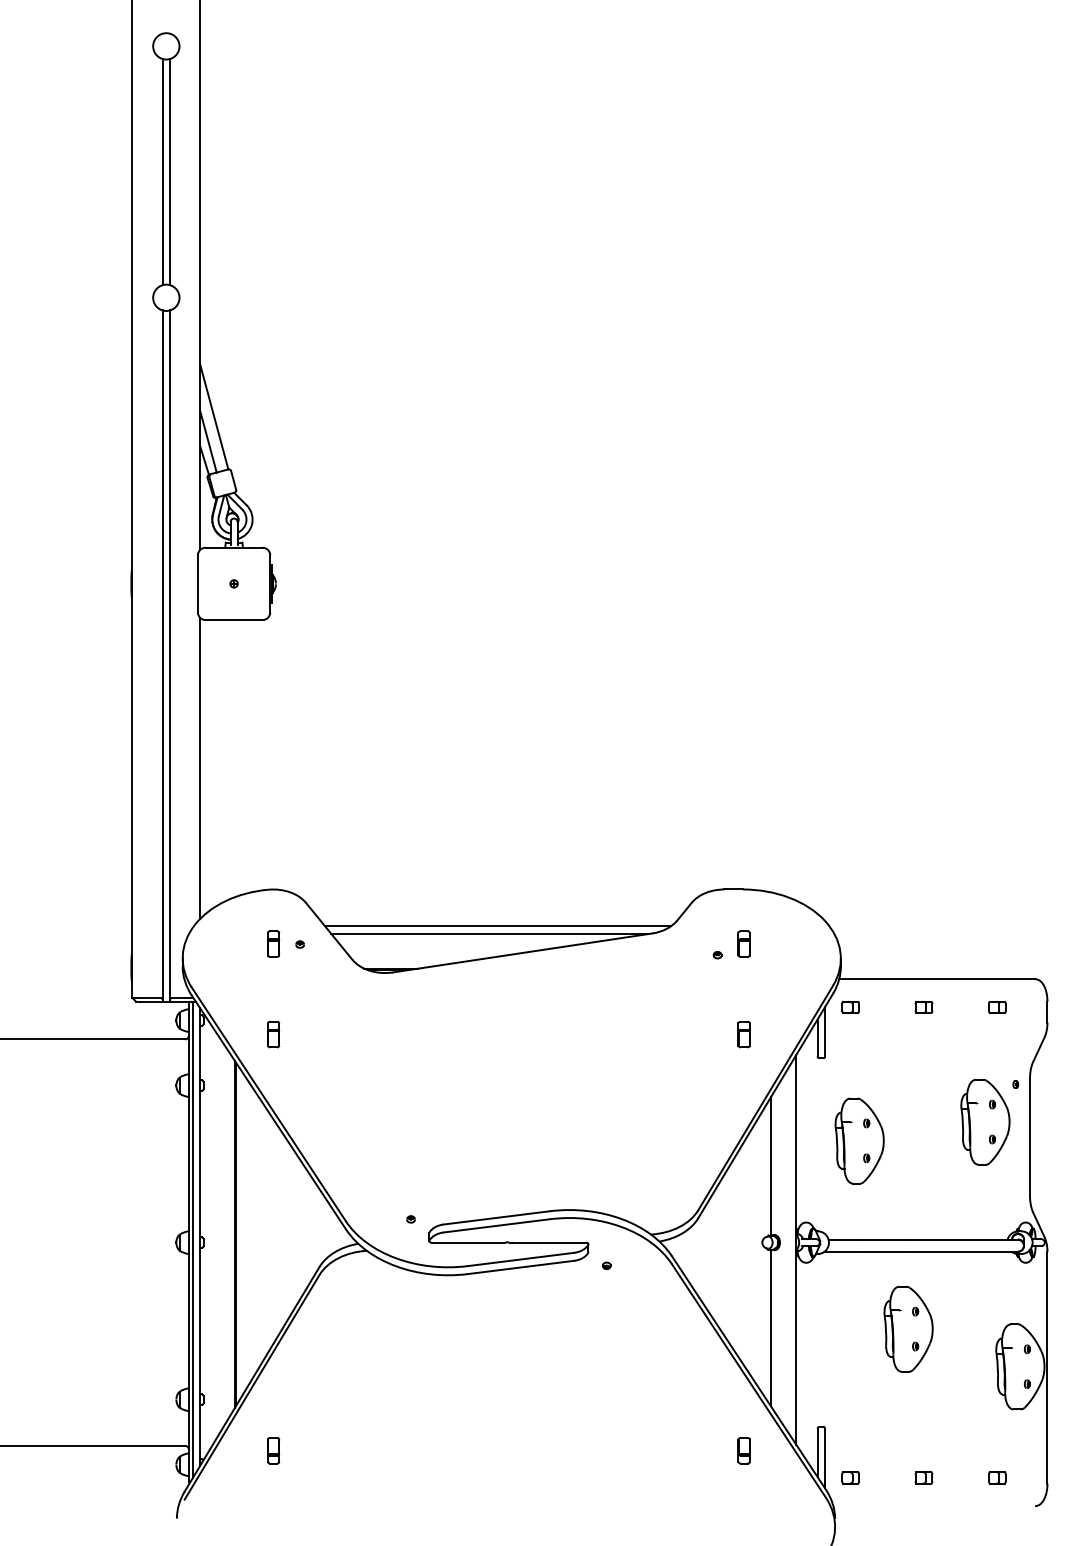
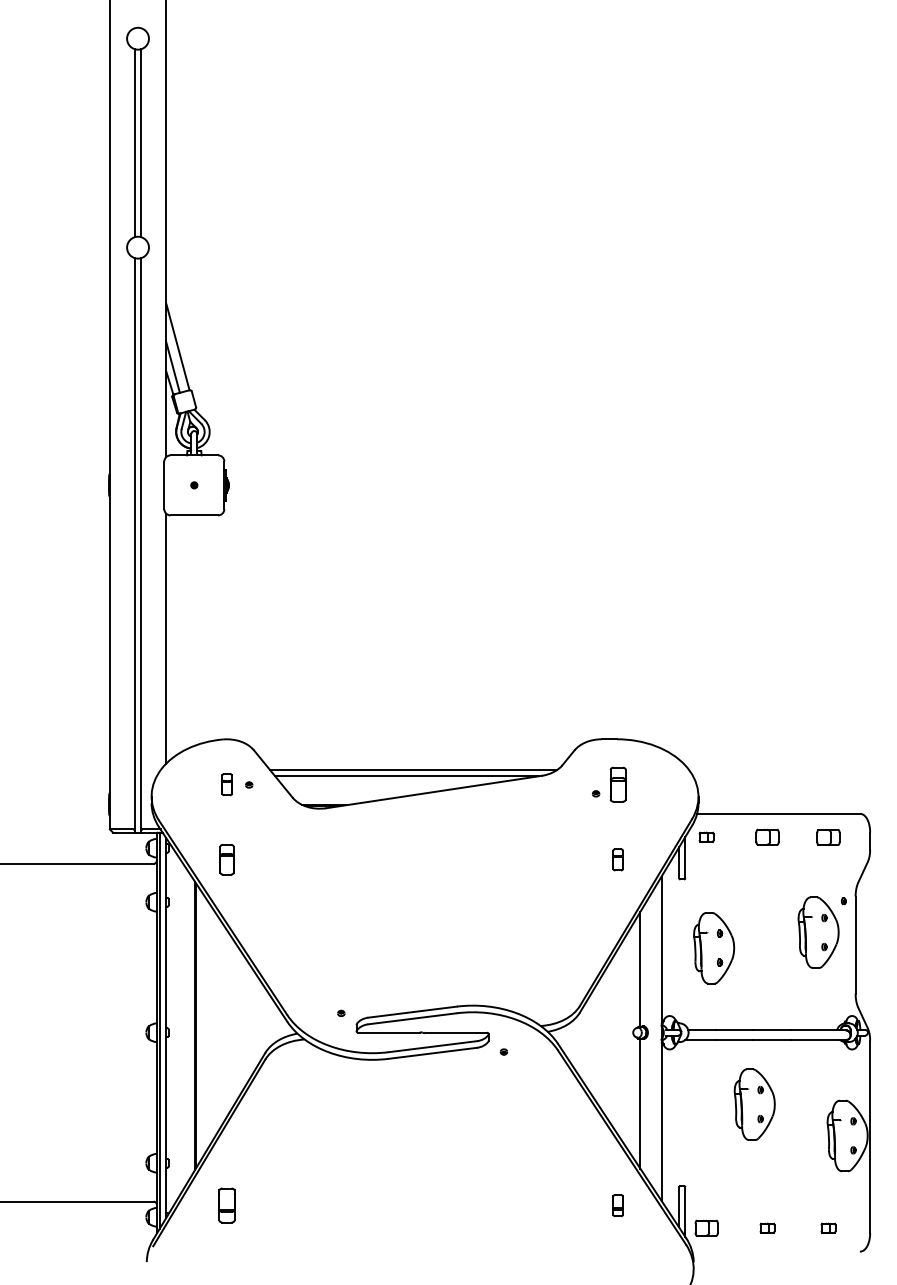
part: (743, 943) -> (617, 784), size x1.6
part: (997, 1006) -> (828, 836), size x1.6
part: (923, 1007) -> (767, 837), size x1.6
part: (273, 1034) -> (227, 859), size x1.4
part: (273, 1450) -> (227, 1205), size x1.6
part: (850, 1477) -> (706, 1227), size x1.6

